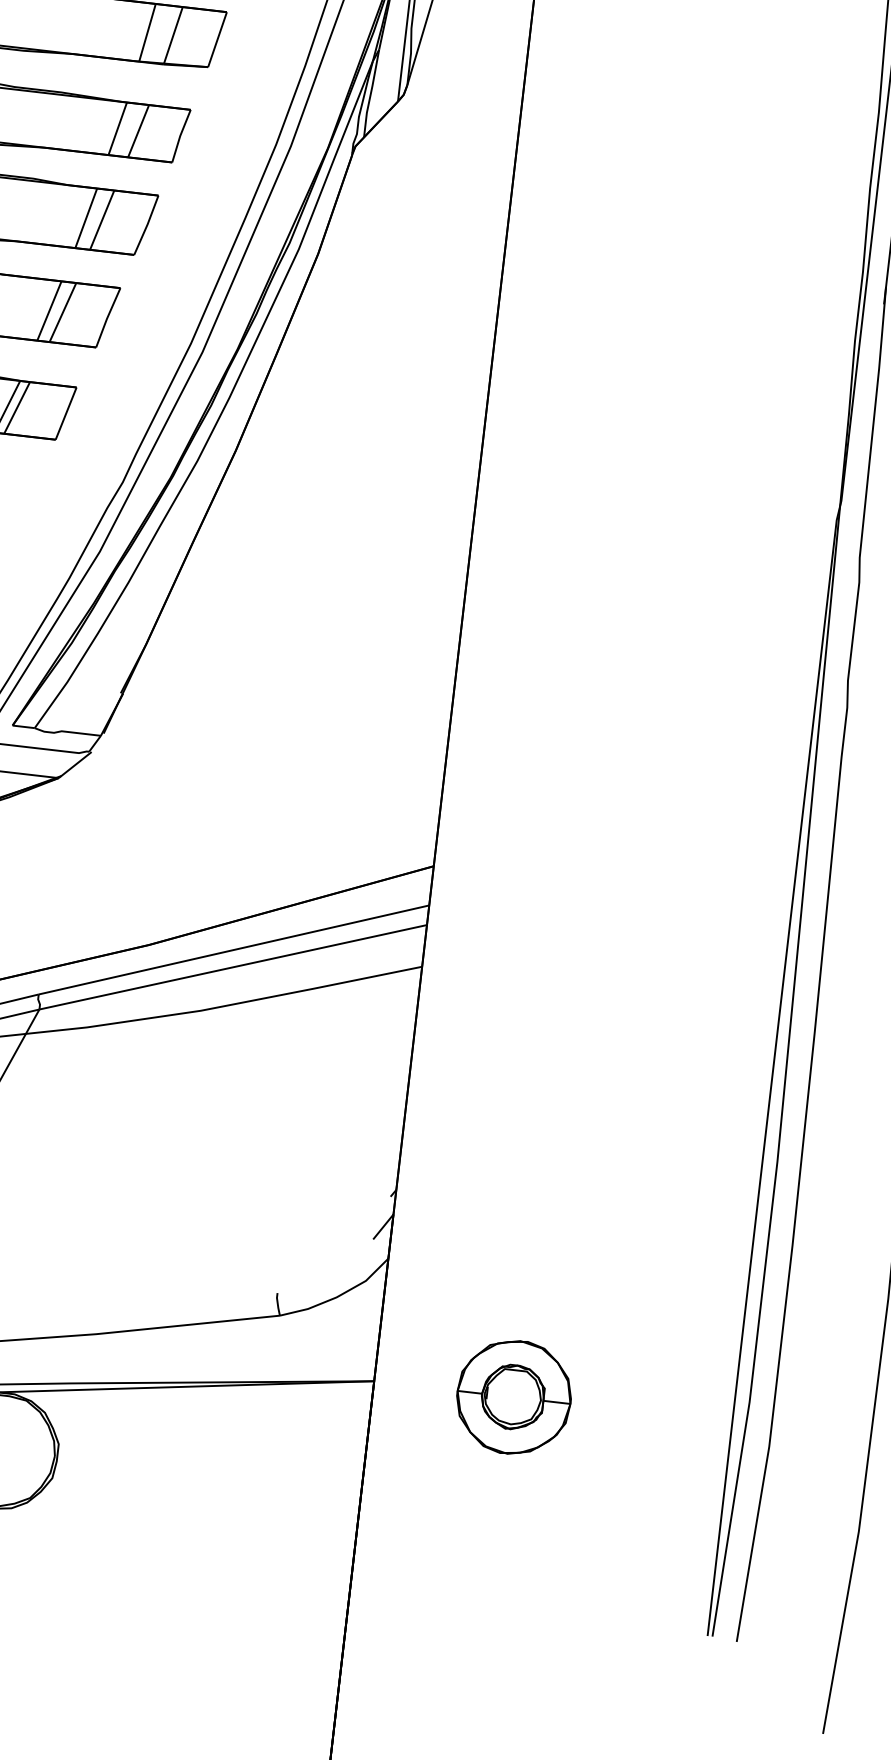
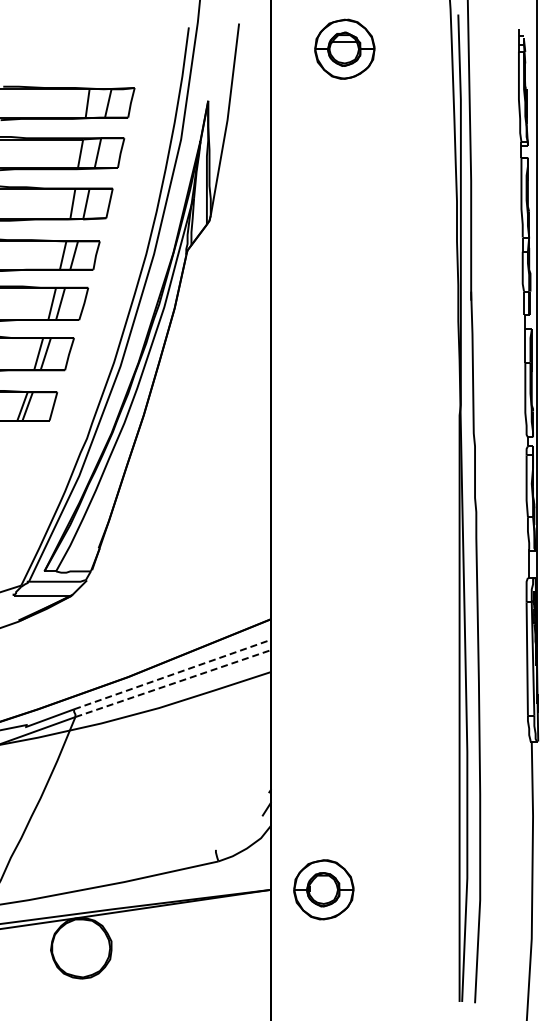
line: (233, 949) -> (172, 674), solid -> dashed
line: (233, 967) -> (173, 683), solid -> dashed
part: (513, 1396) -> (323, 889), moved

